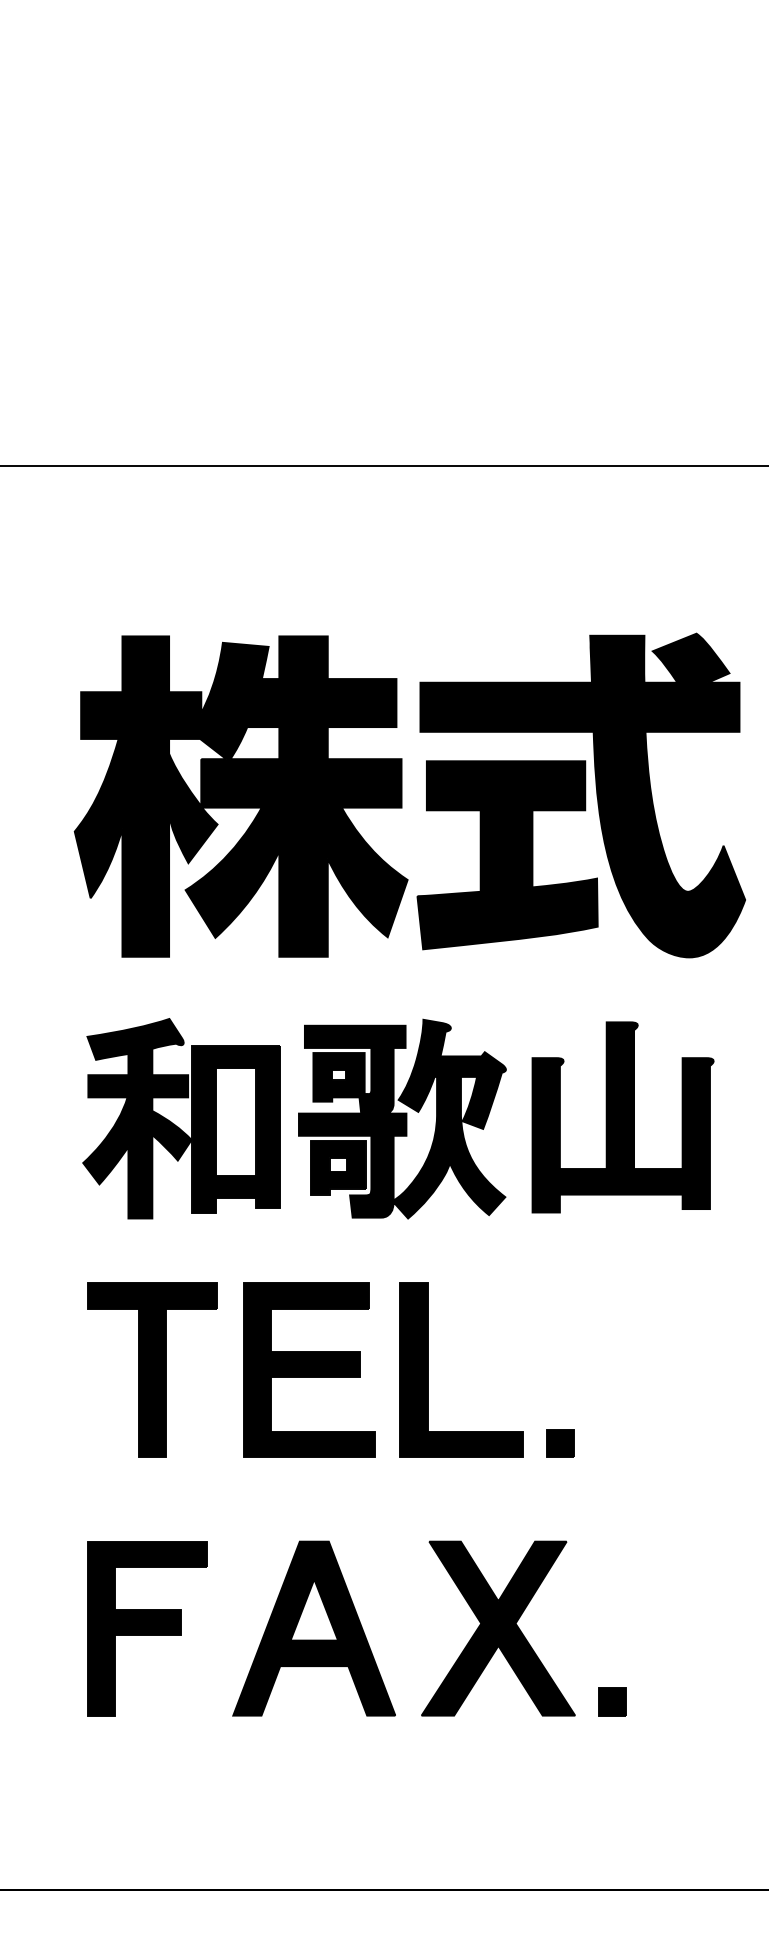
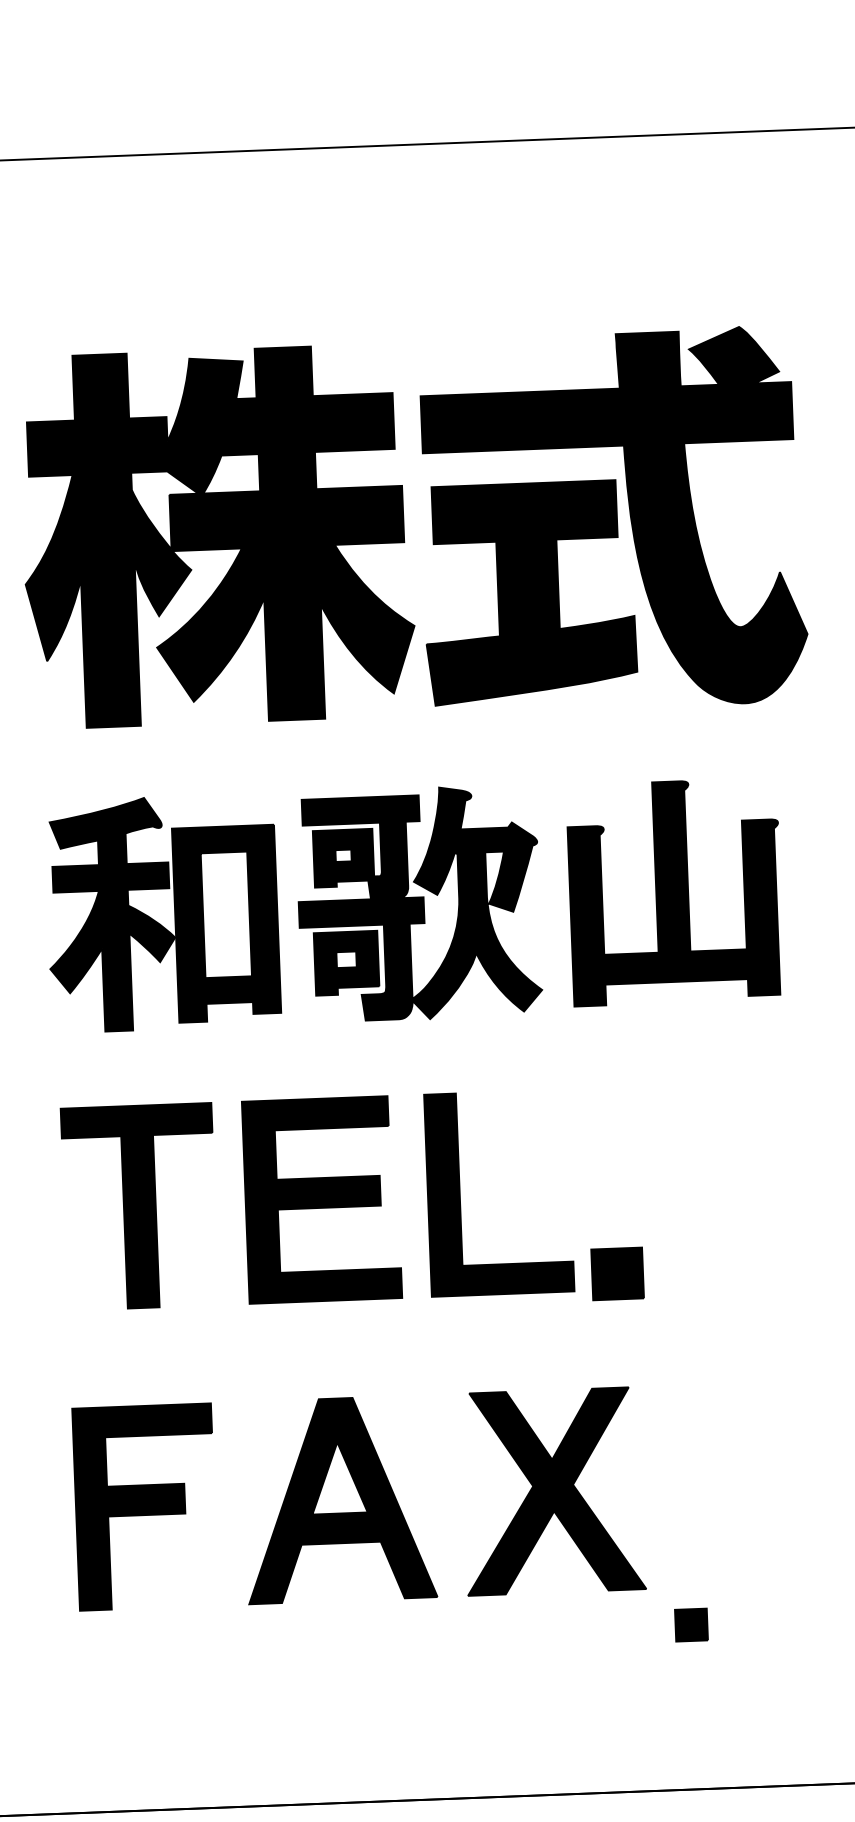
part: (560, 1443) -> (617, 1273), size x1.6
part: (612, 1701) -> (691, 1624), moved

